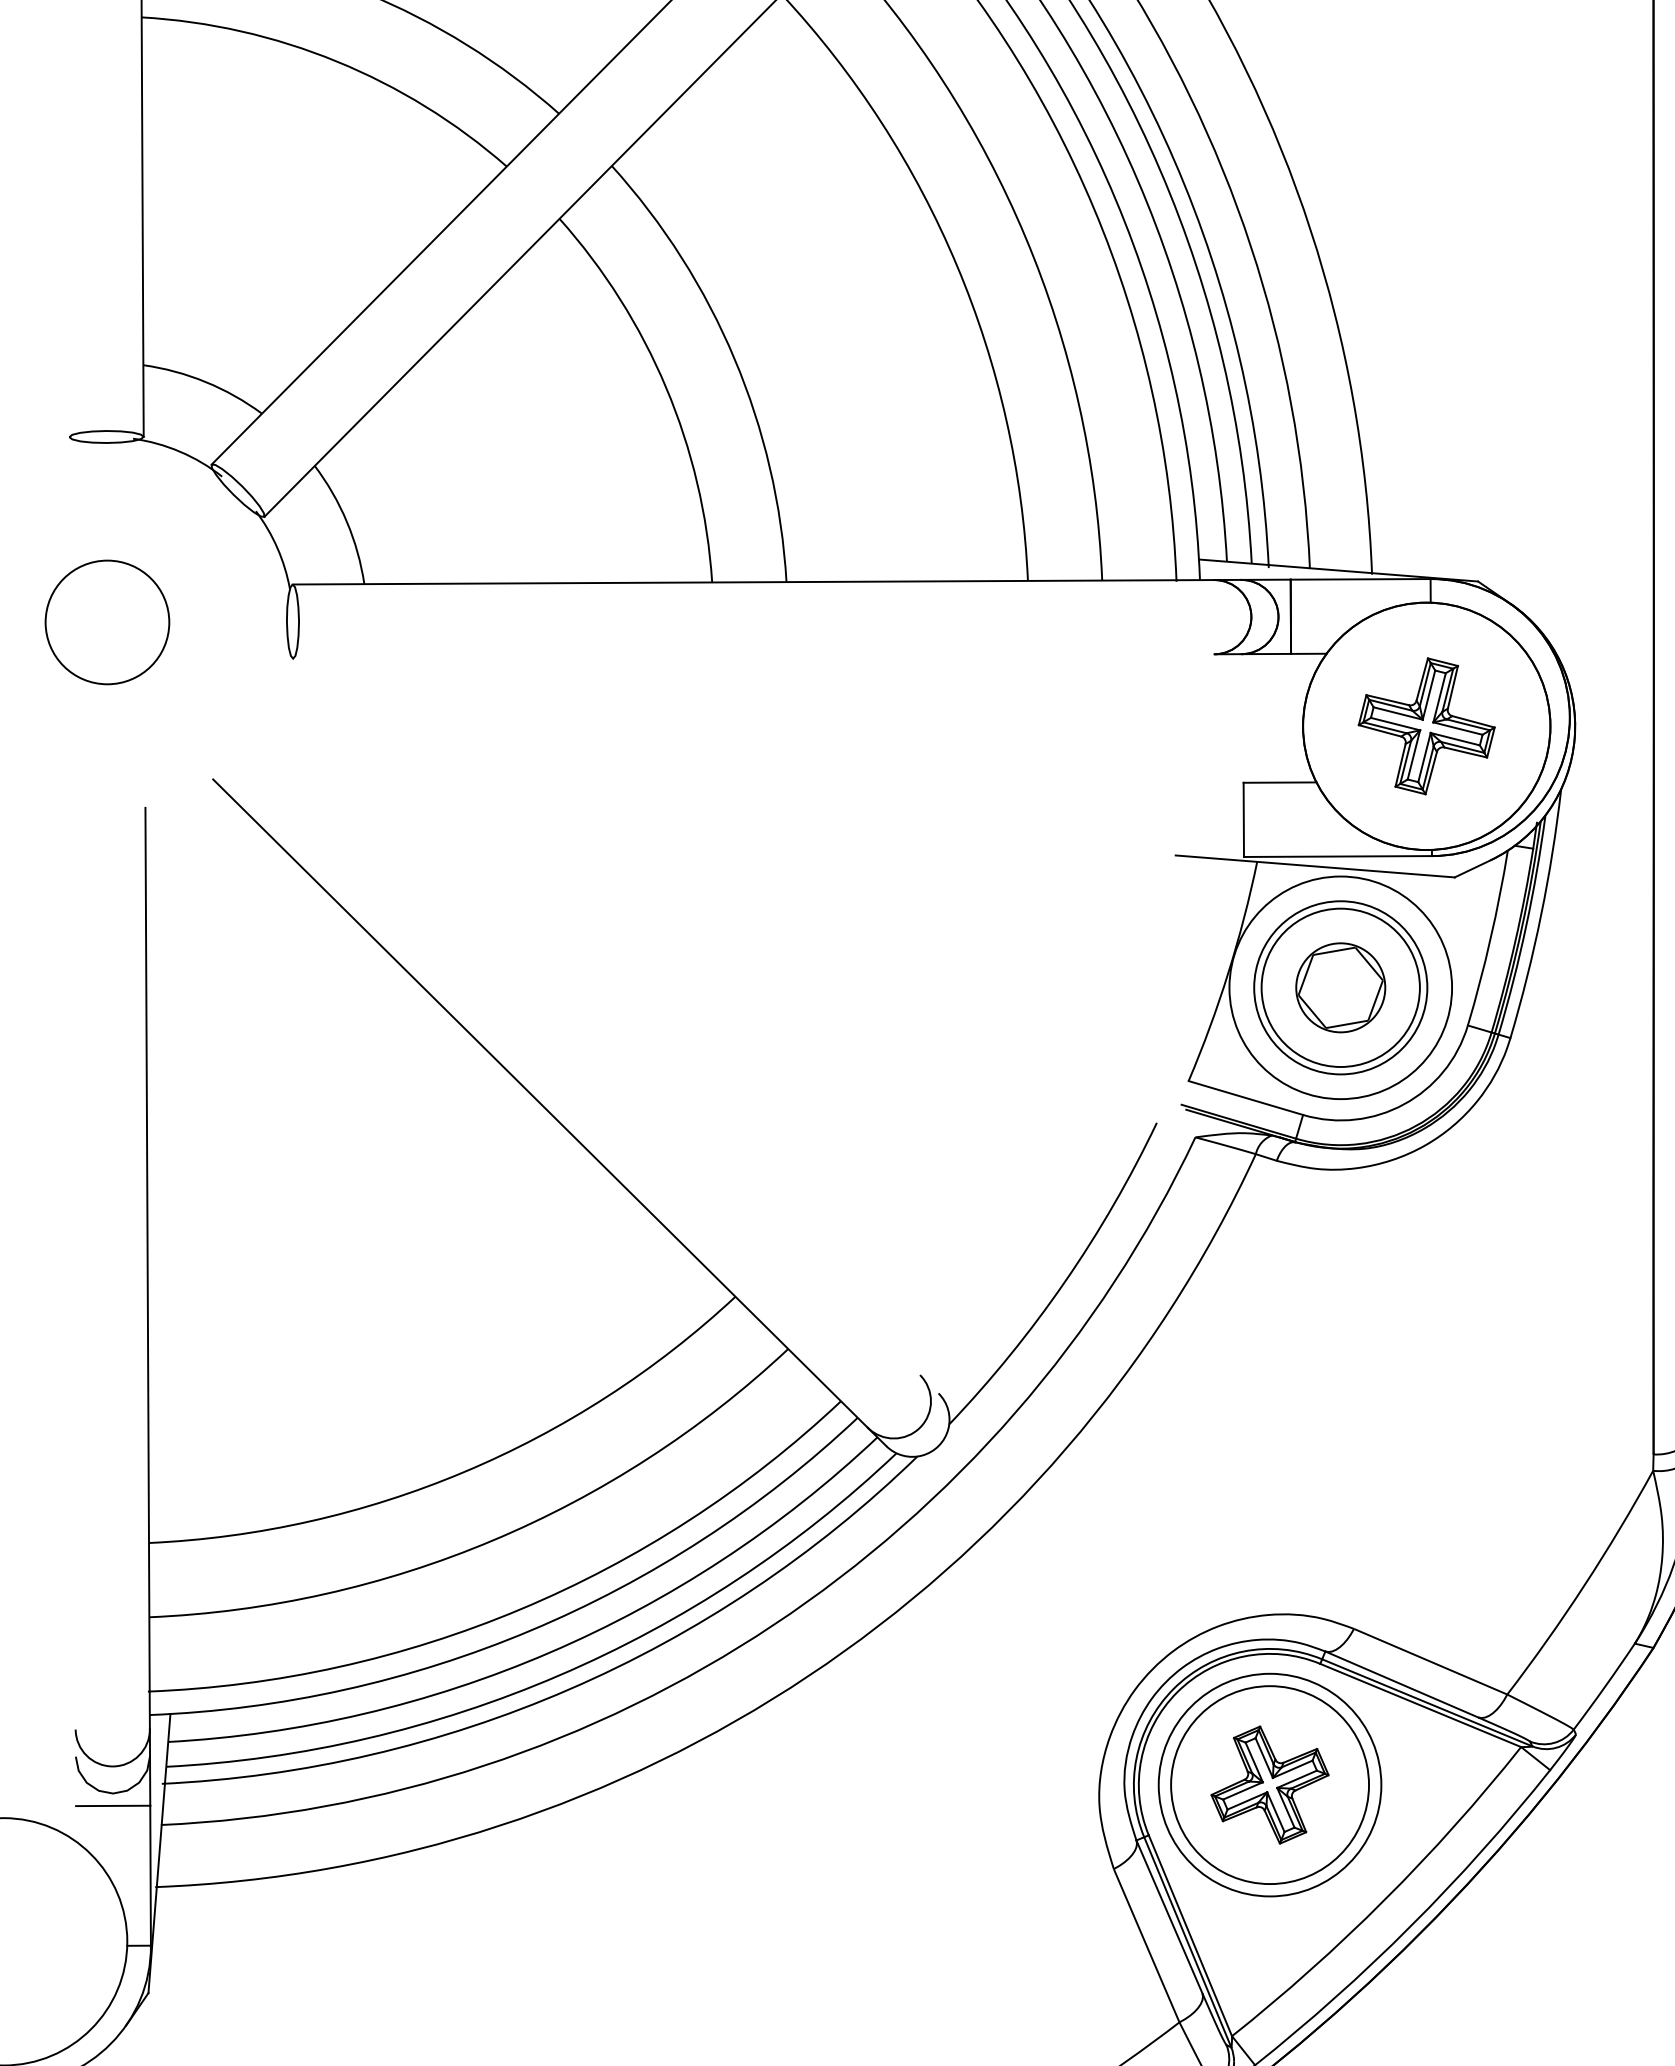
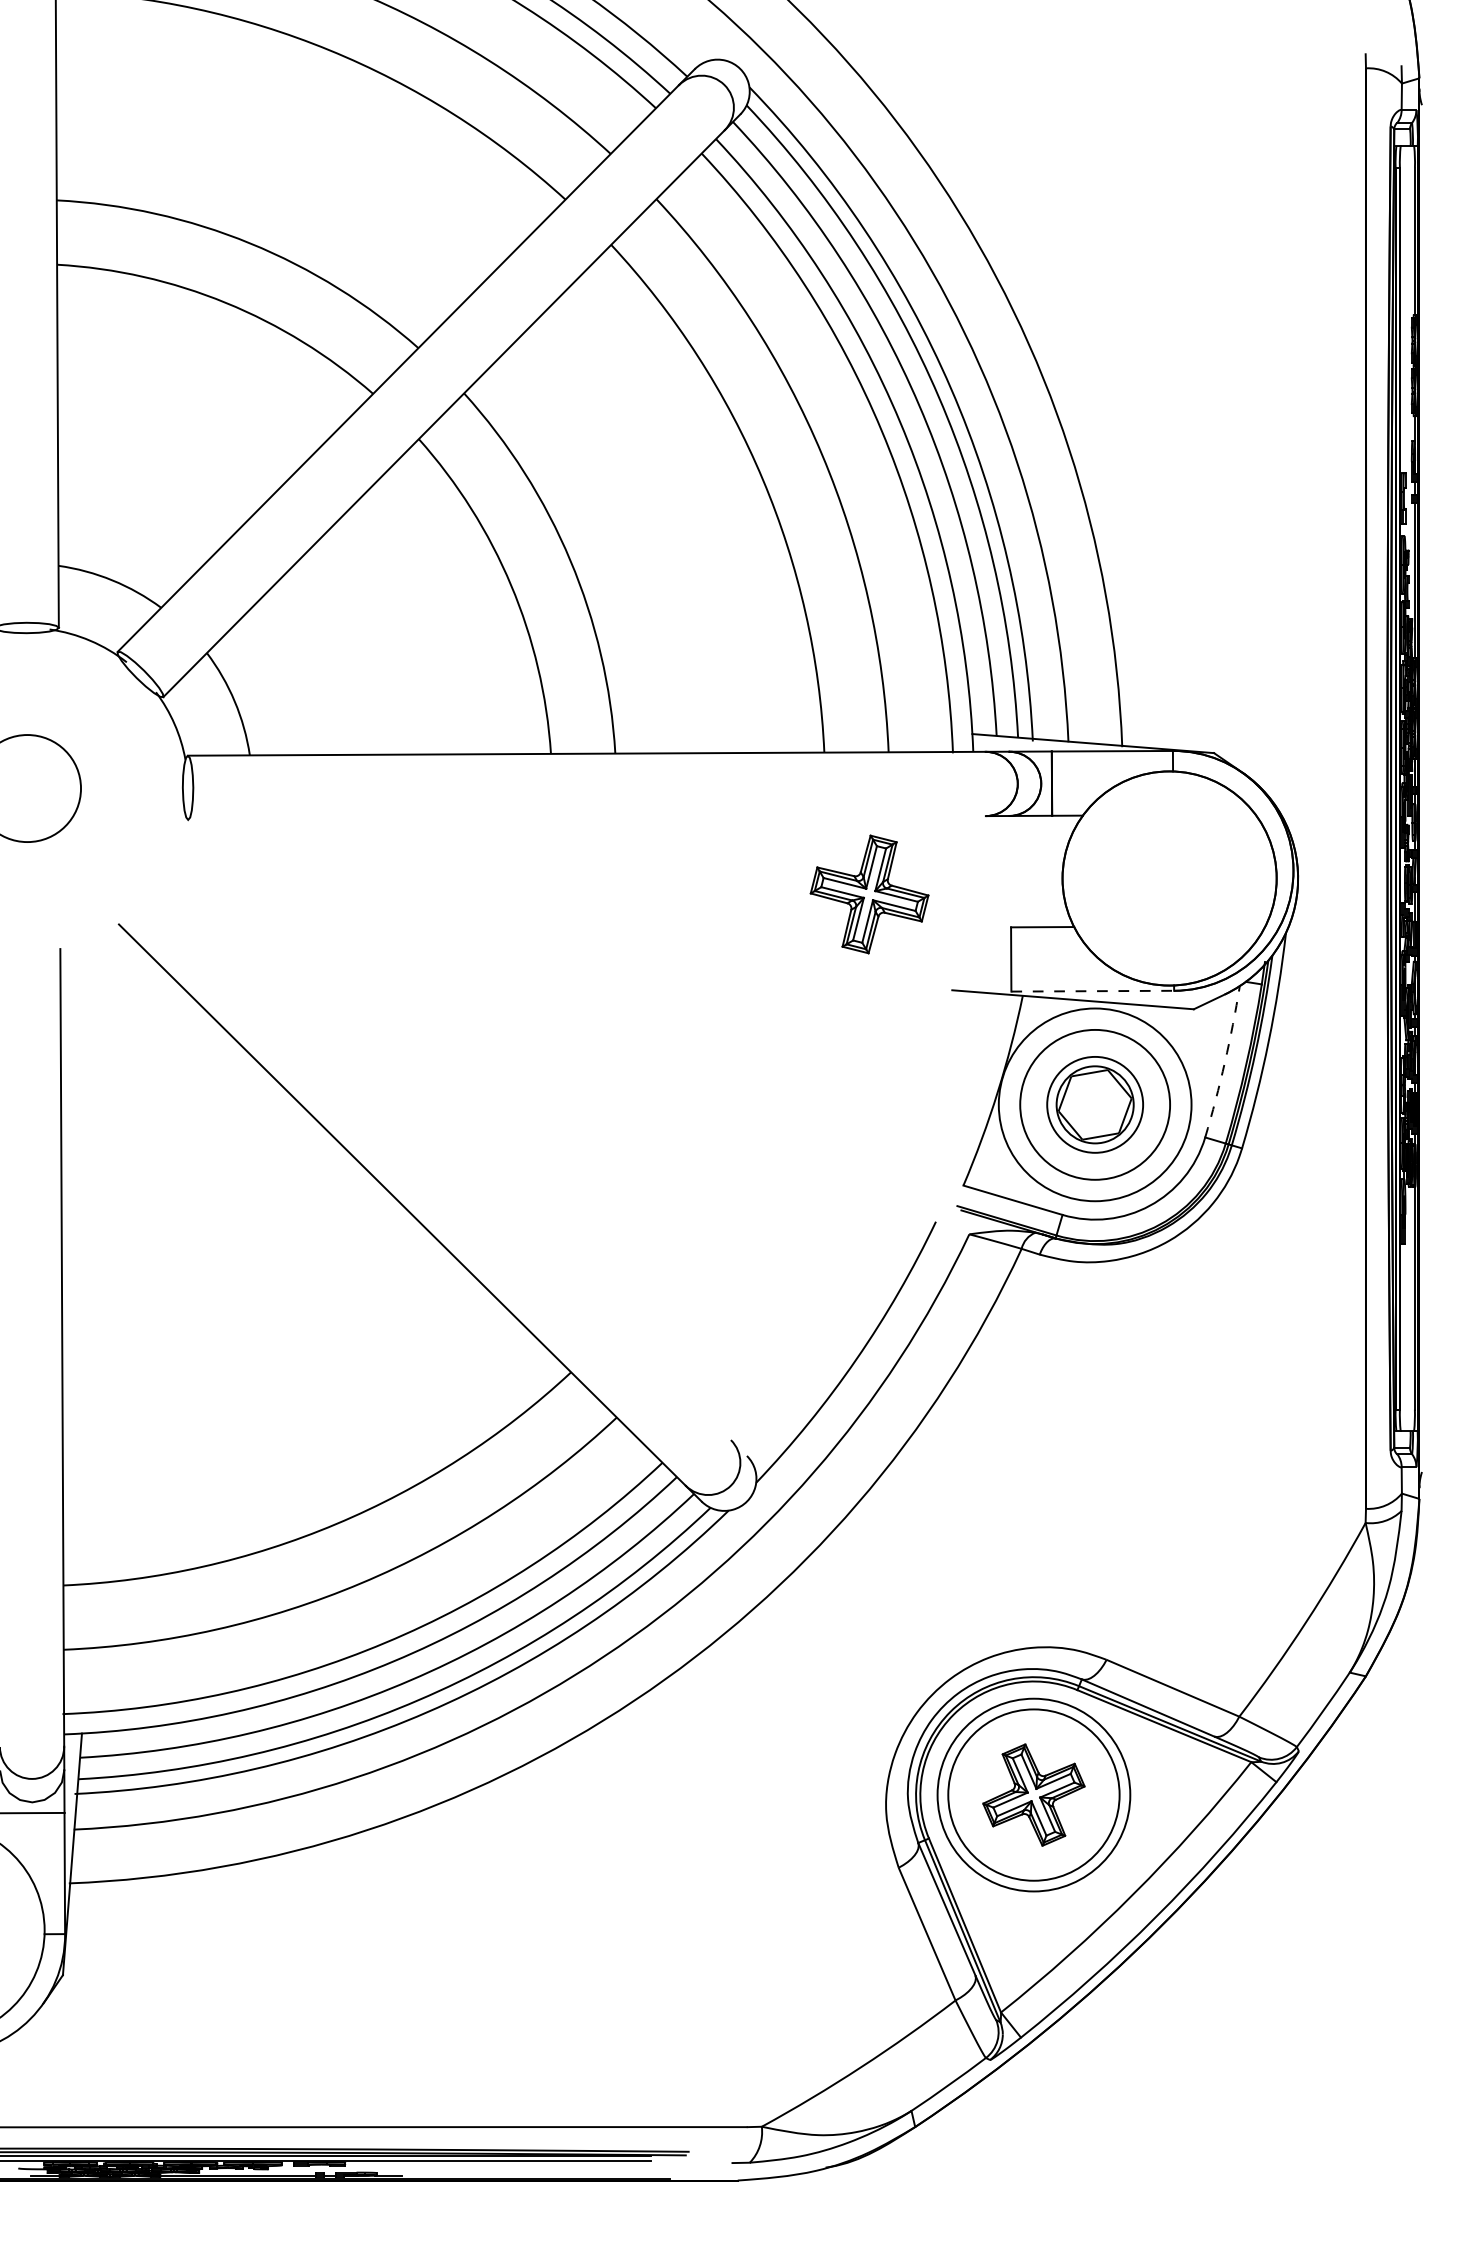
part: (1426, 726) -> (869, 894), moved
line: (1338, 856) -> (1093, 991), solid -> dashed
arc: (1490, 938) -> (1224, 1062), solid -> dashed
circle: (1339, 987) -> (1094, 1104), size x0.7

